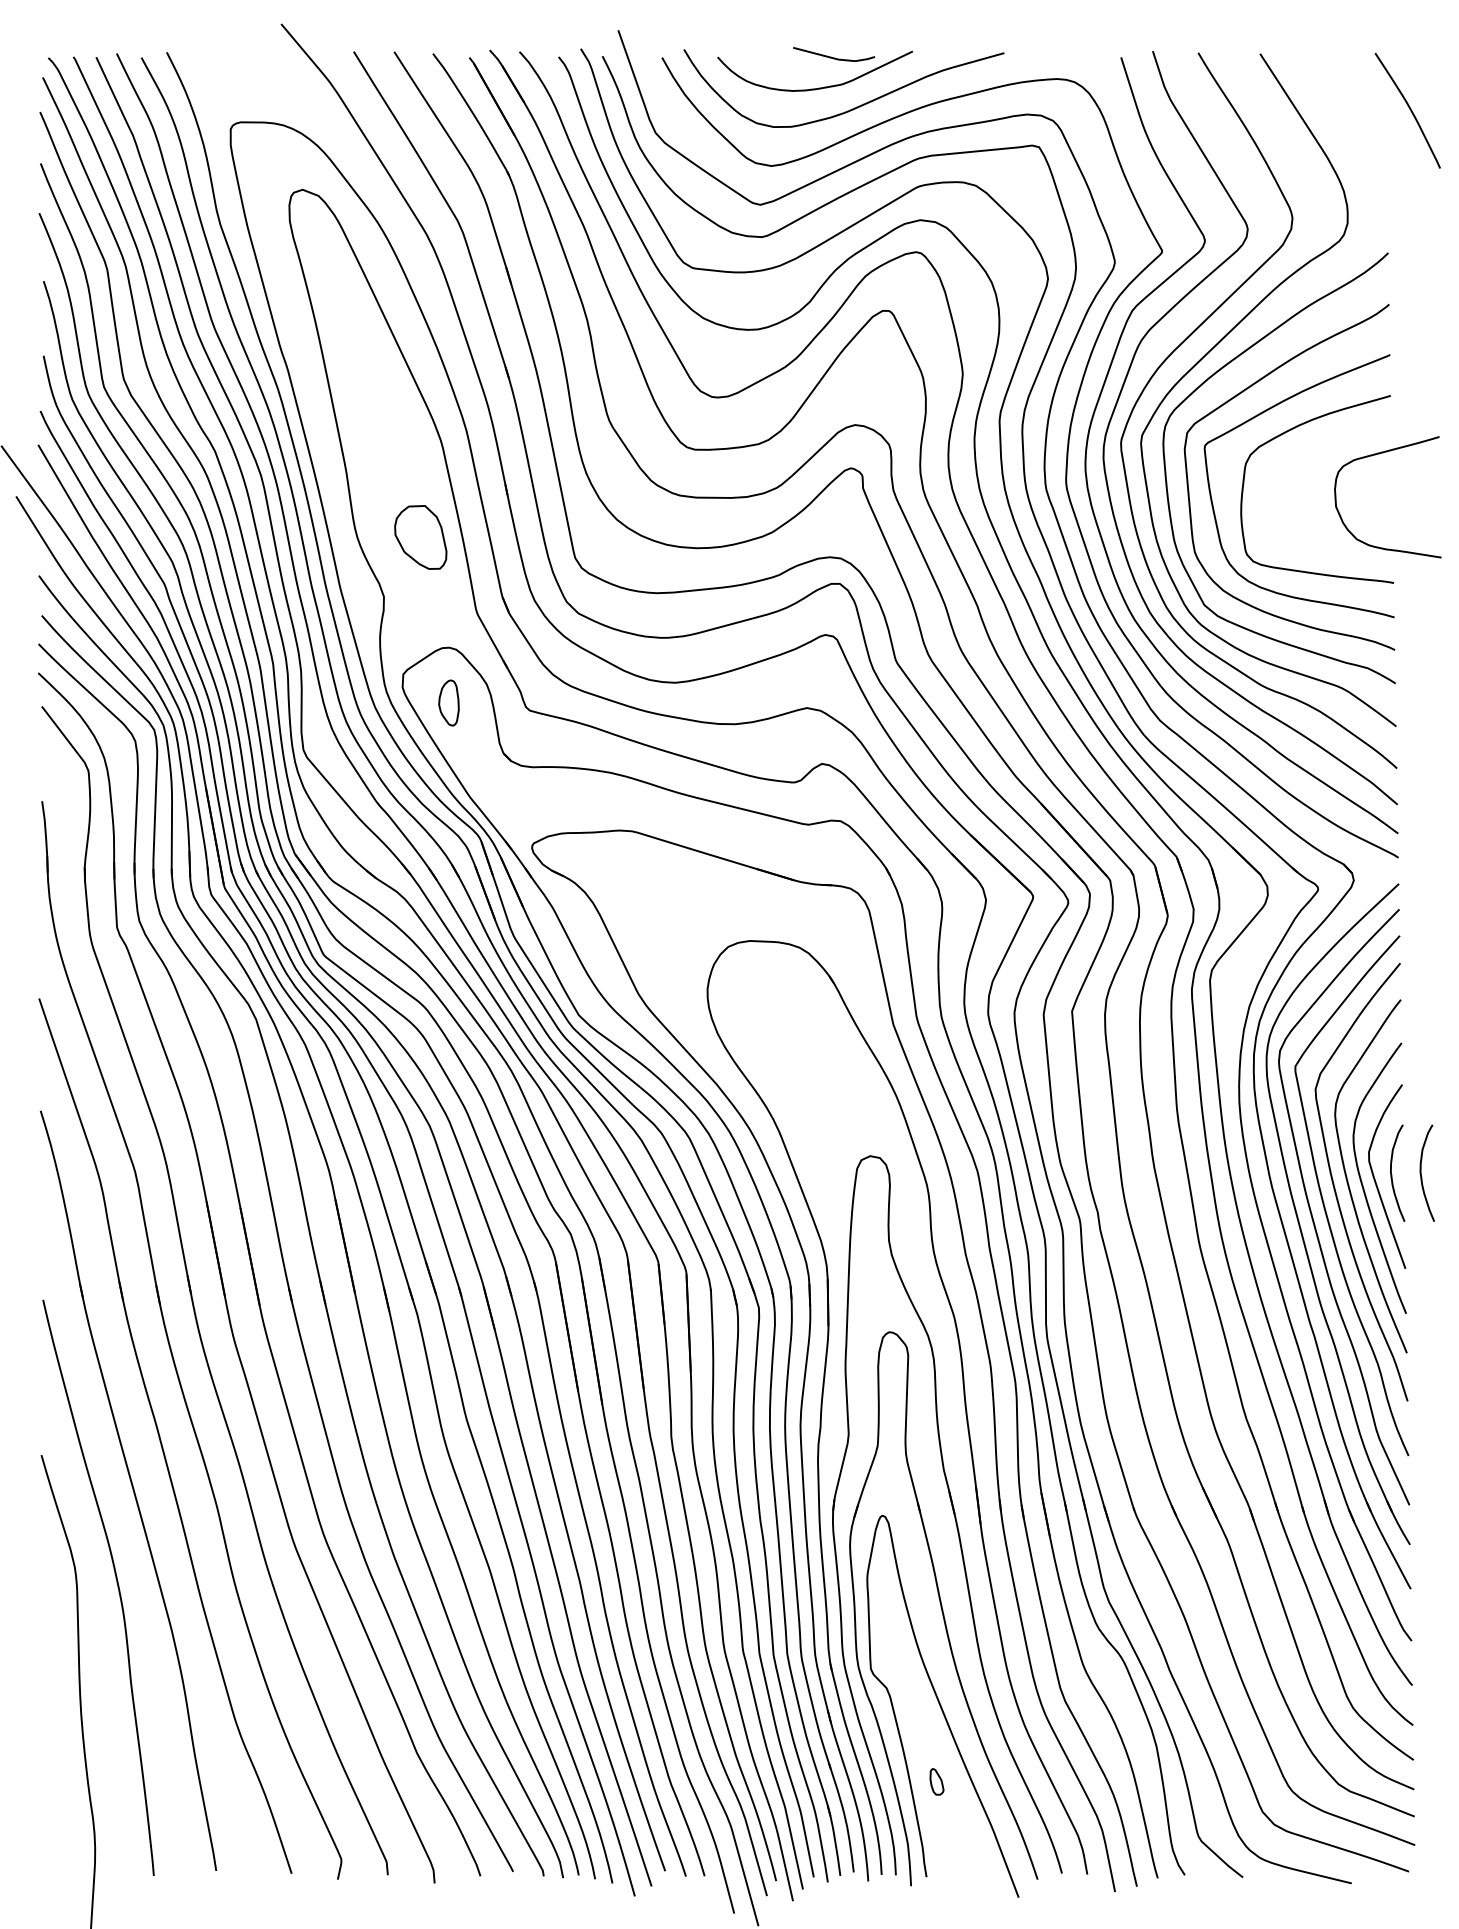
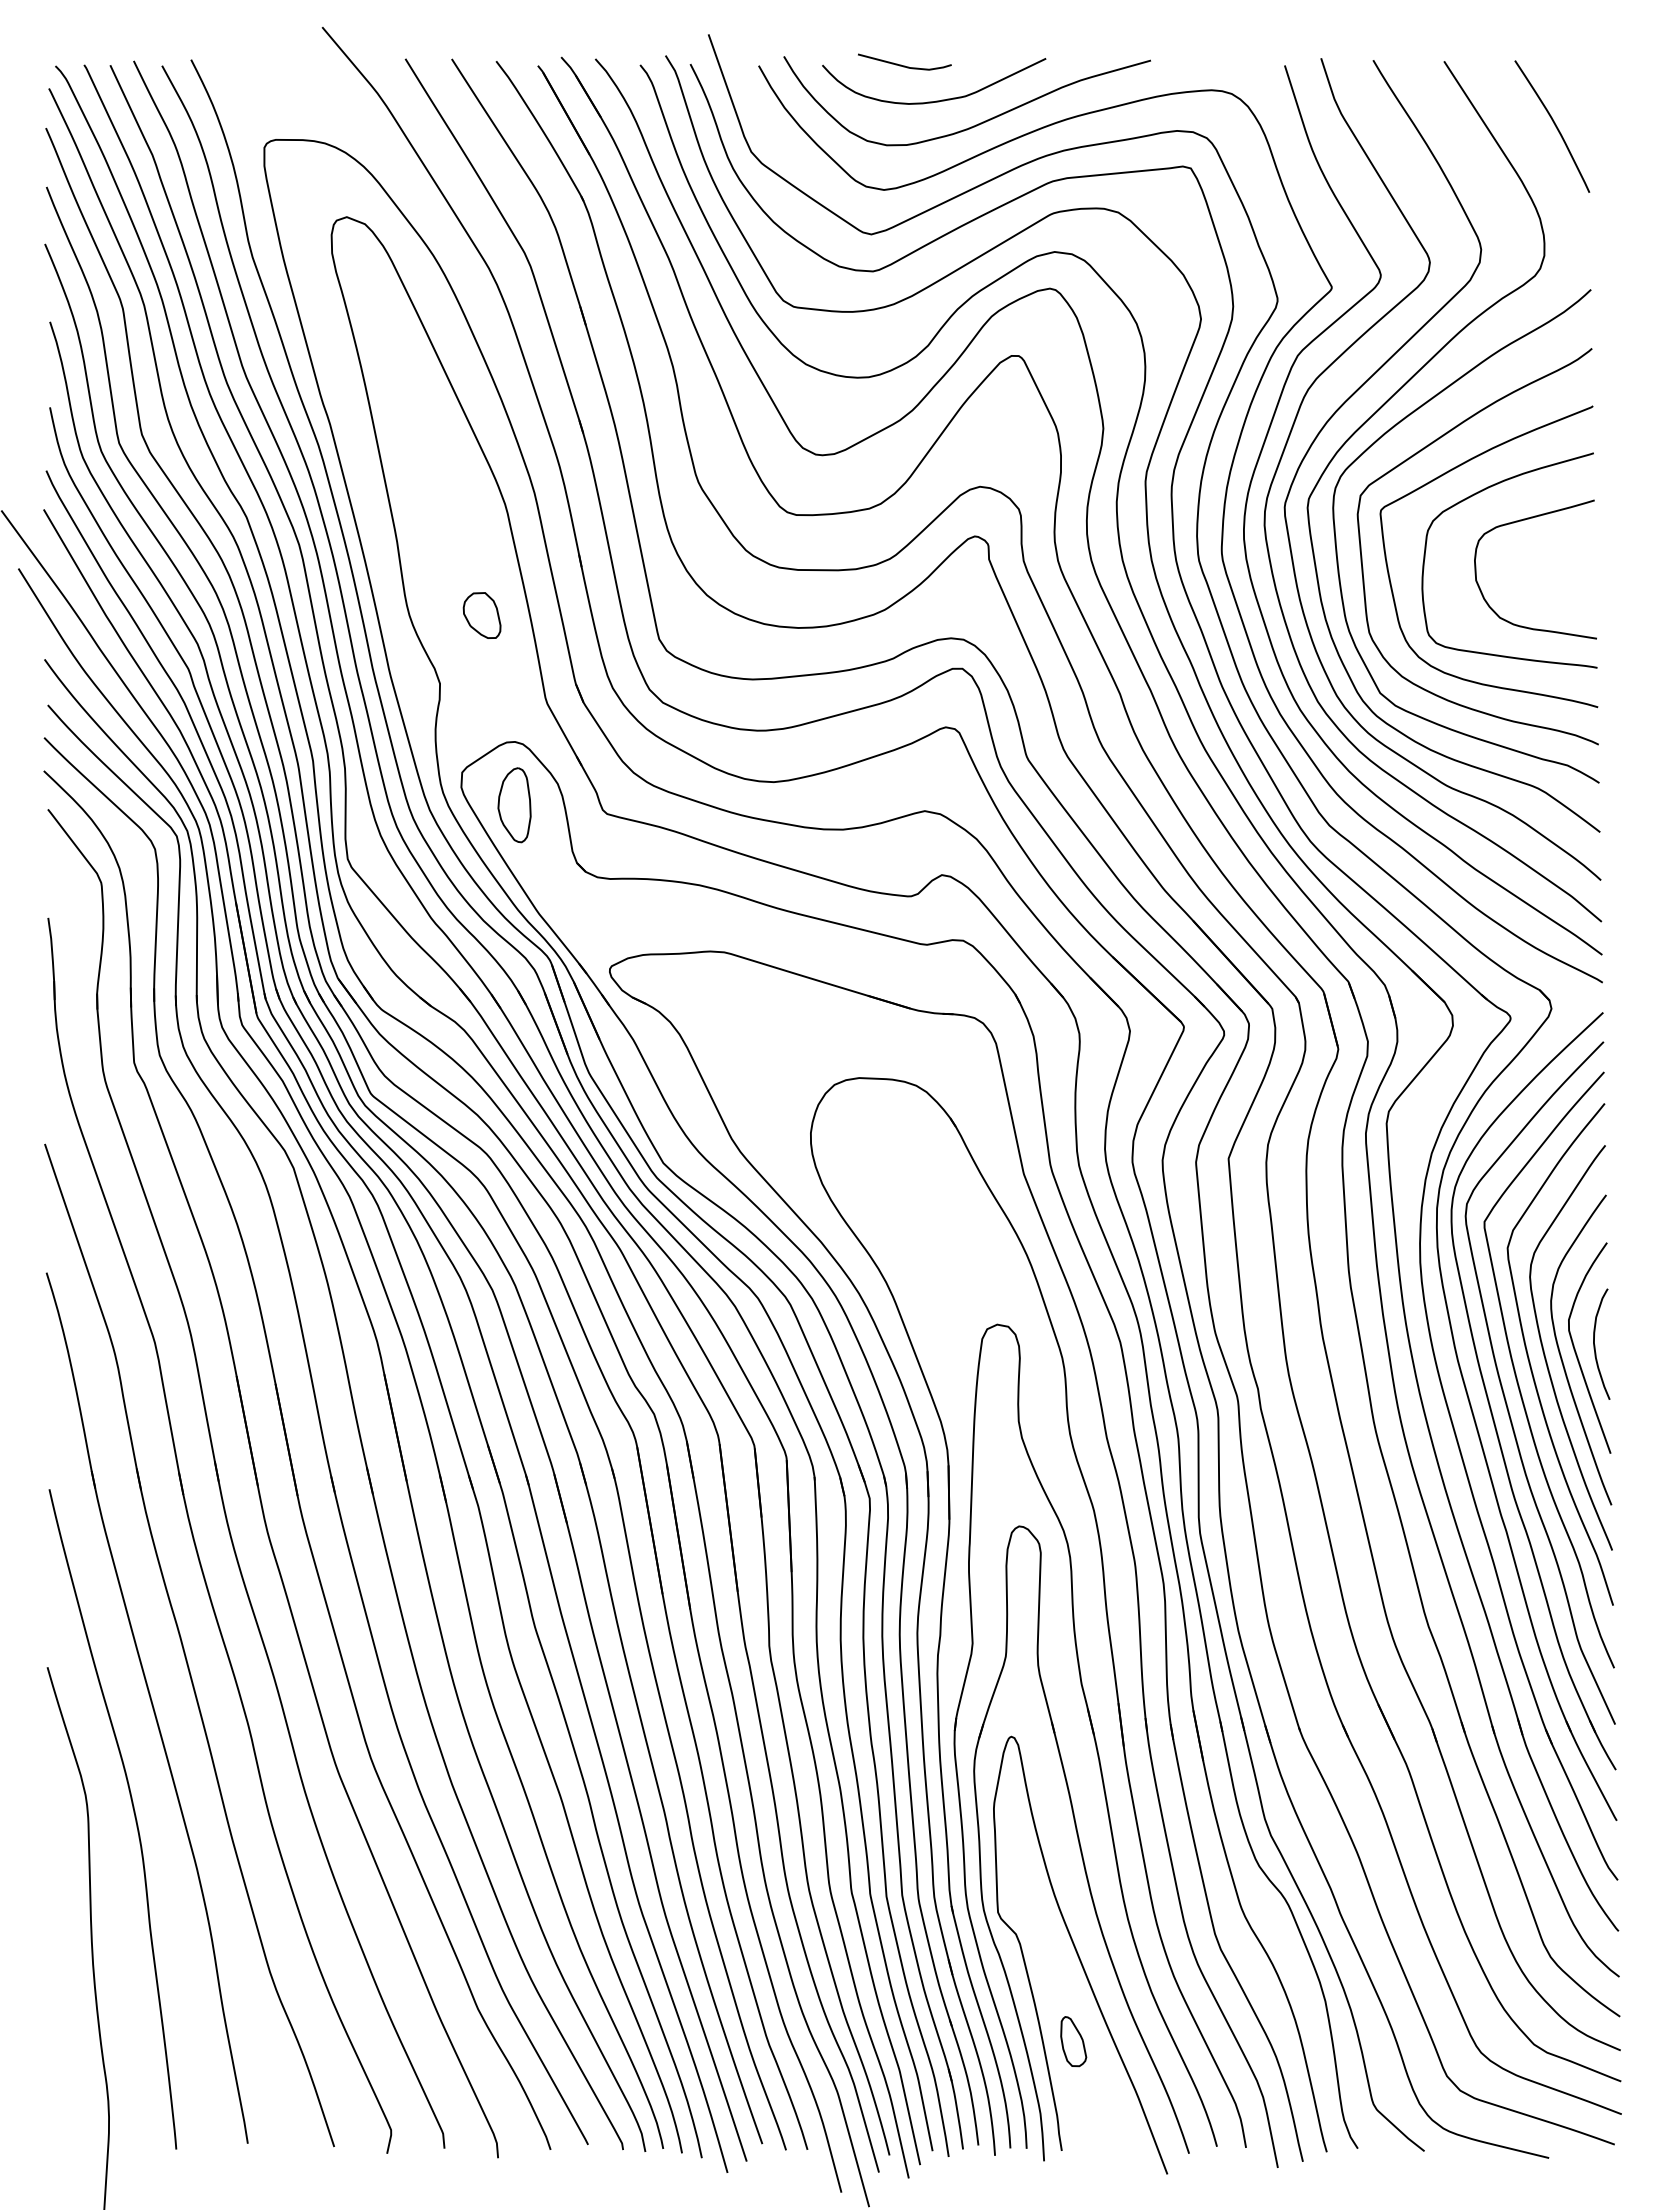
line: (833, 57) -> (904, 65), moved
curve: (1409, 109) -> (1554, 125), moved
curve: (1375, 455) -> (1521, 521), moved
part: (420, 537) -> (481, 615), size x0.62
part: (448, 703) -> (514, 805), size x1.43
curve: (1421, 1174) -> (1629, 1345), removed
part: (936, 1781) -> (1073, 2041), size x1.67

